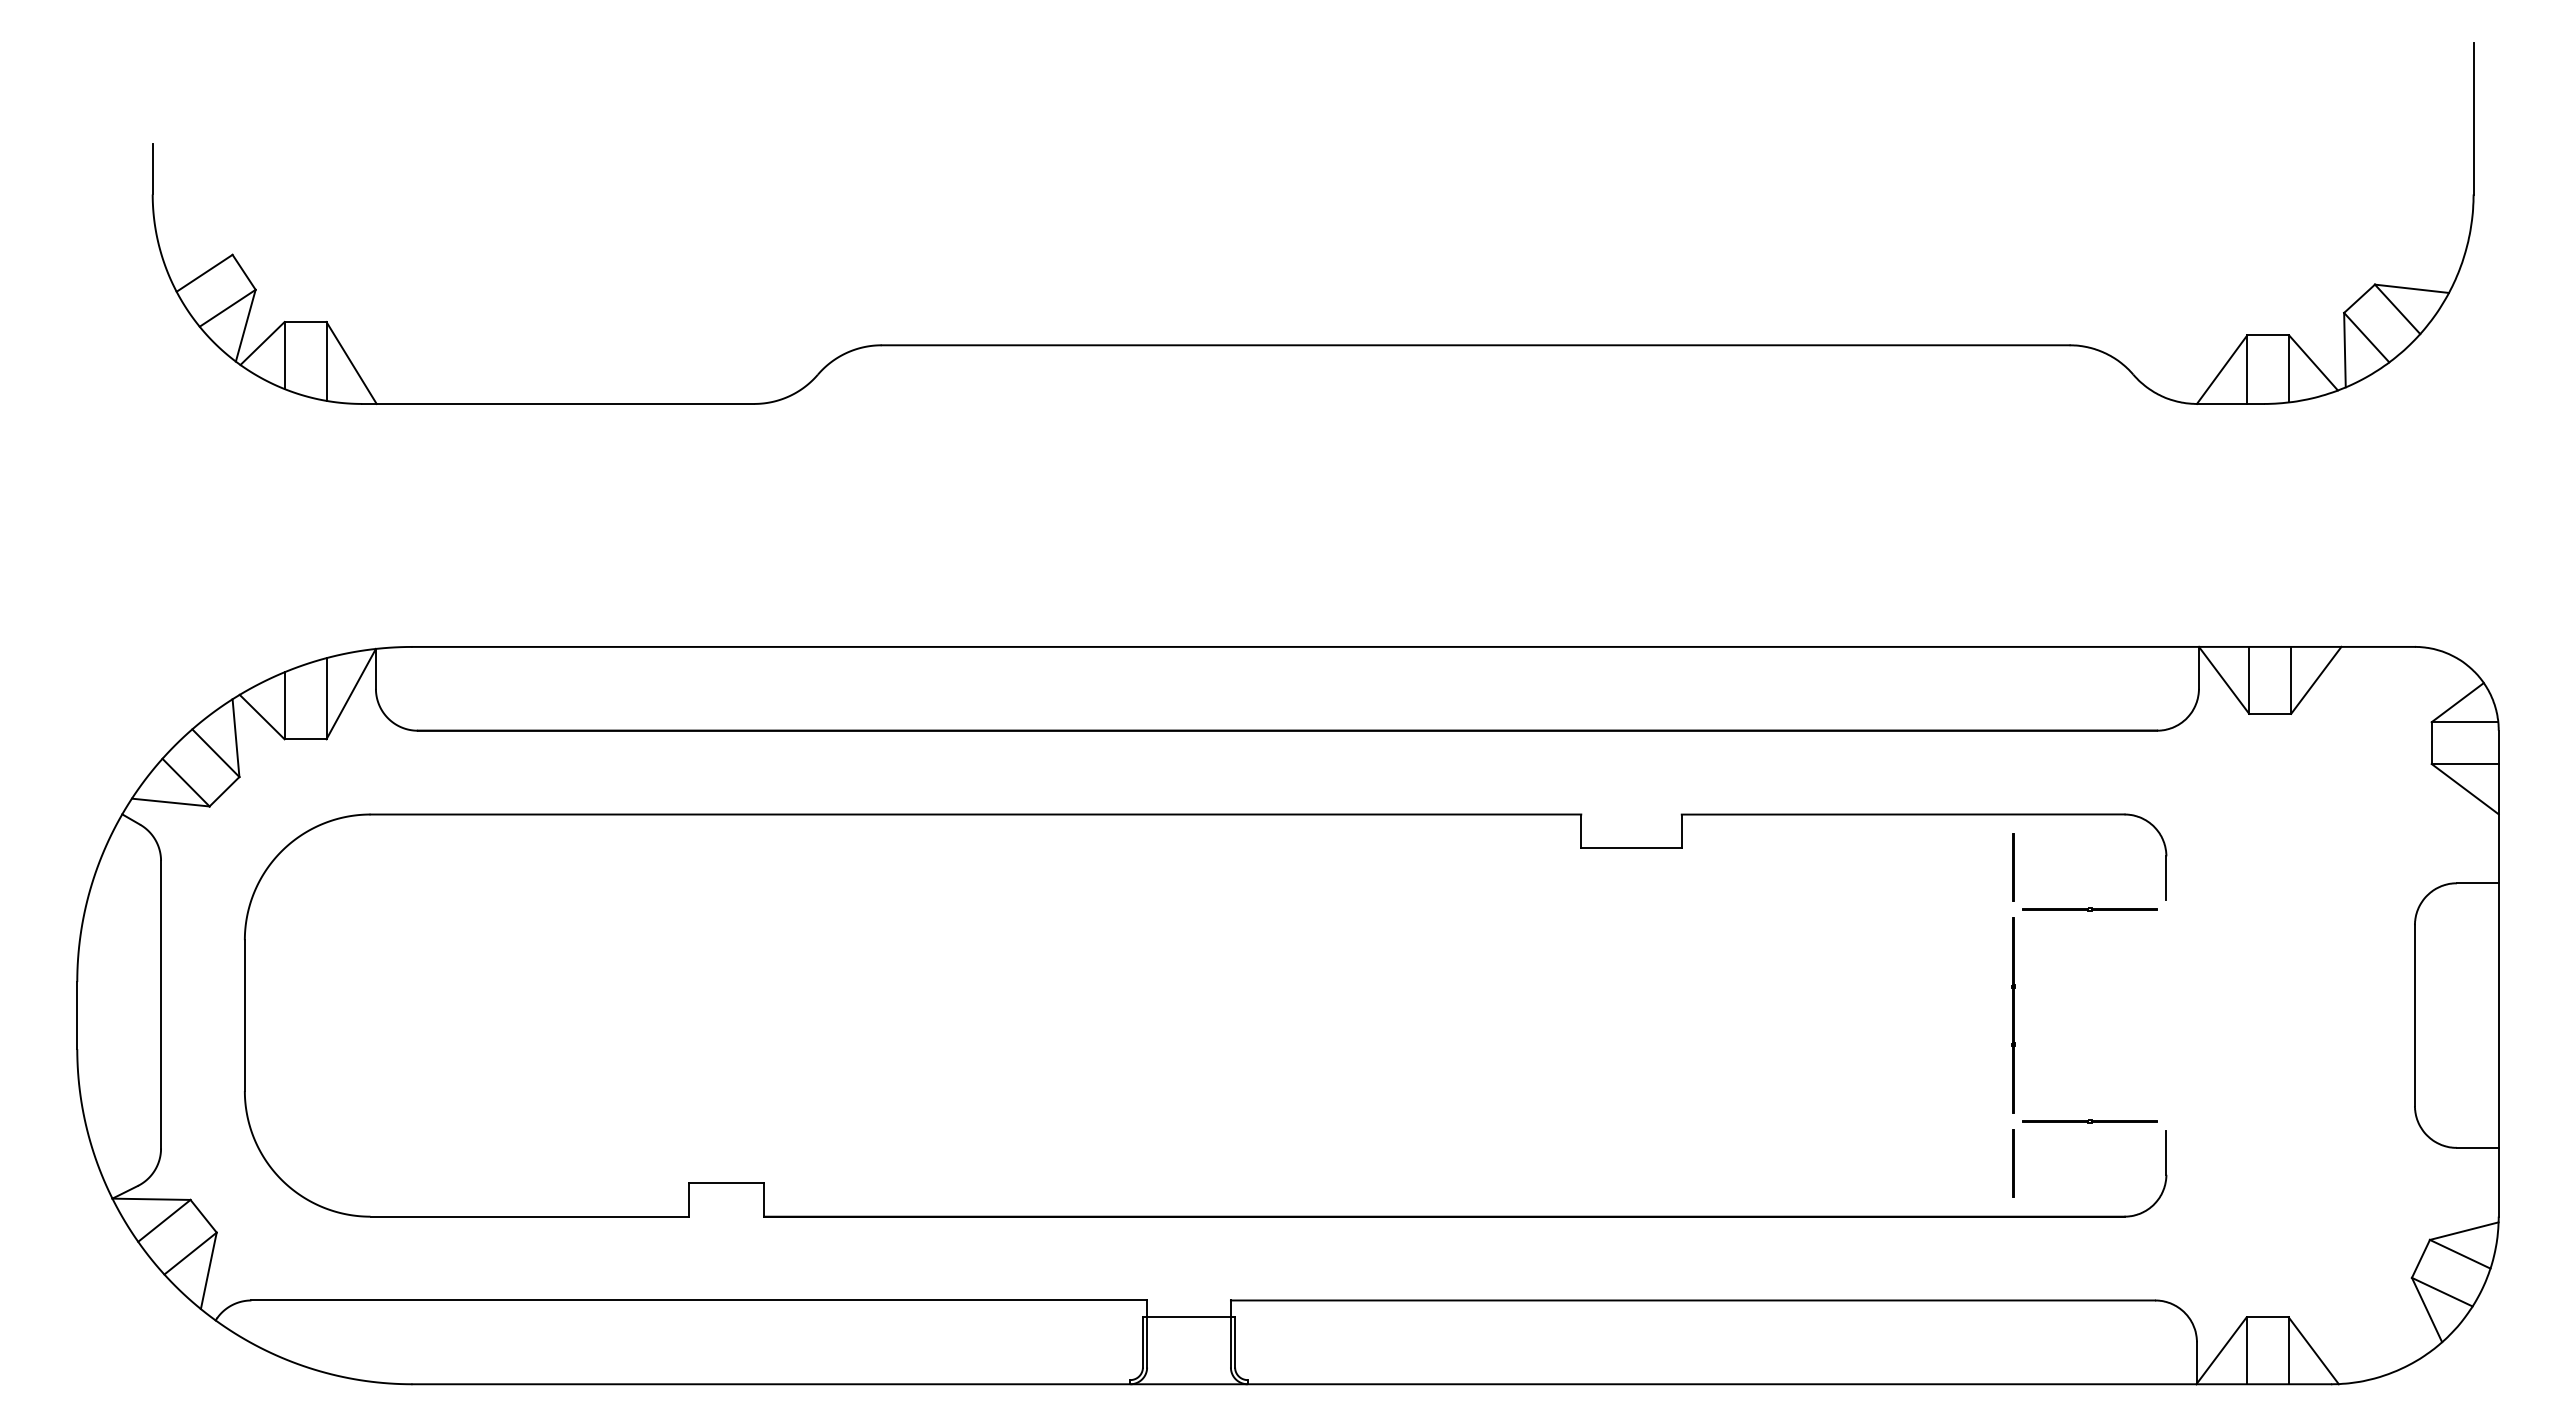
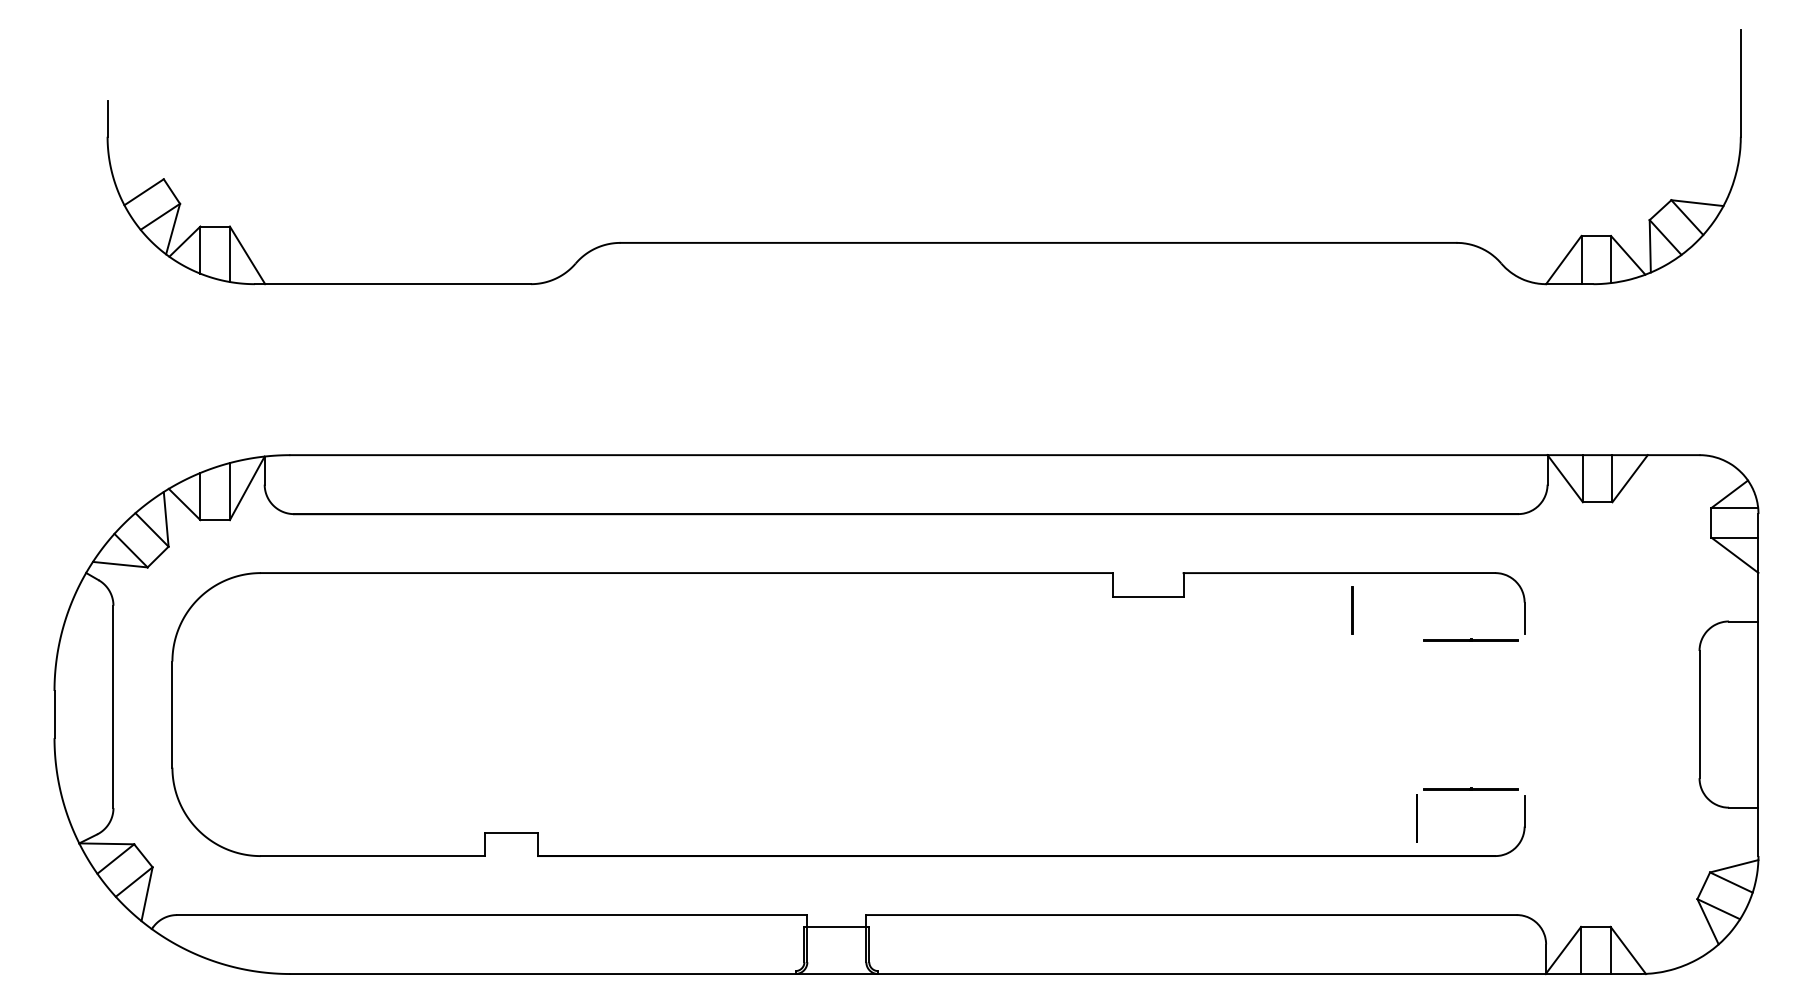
line: (2013, 867) -> (1352, 610), moved
line: (2013, 1015) -> (1417, 714), removed

